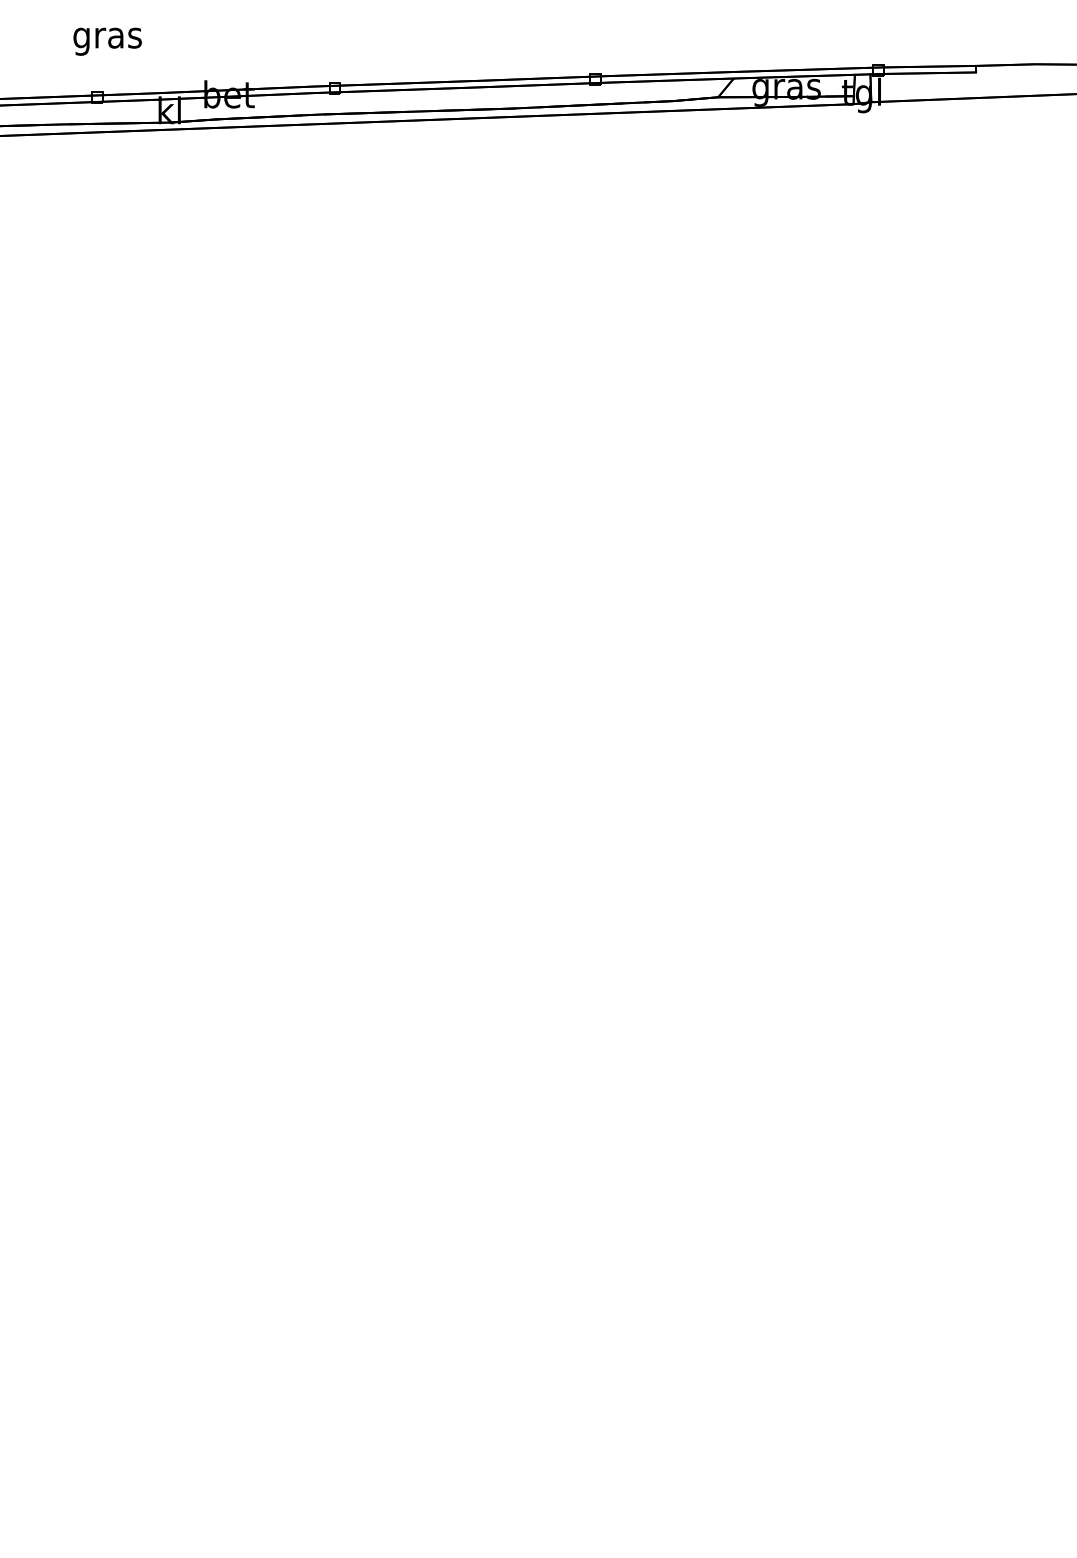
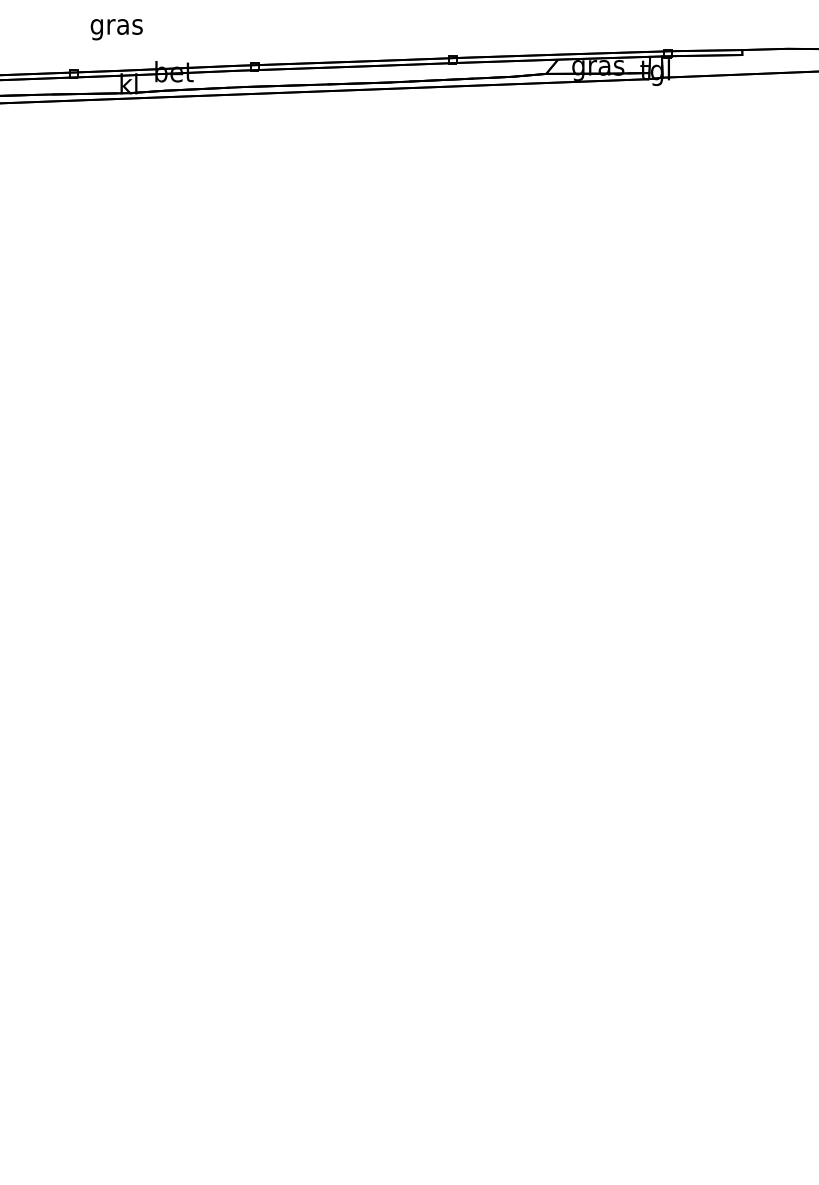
text: (107, 41) -> (116, 29), moved

